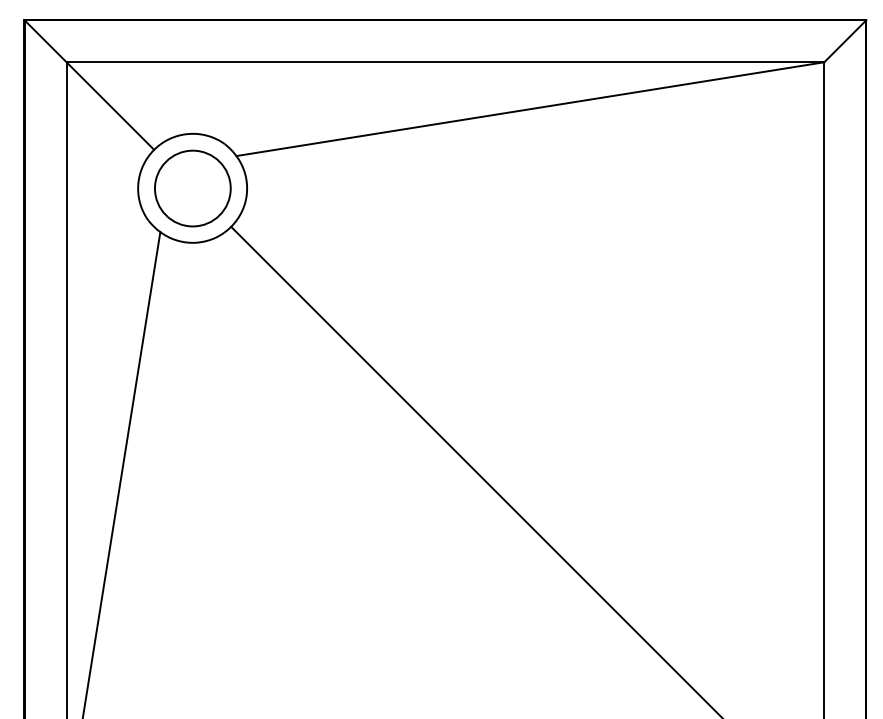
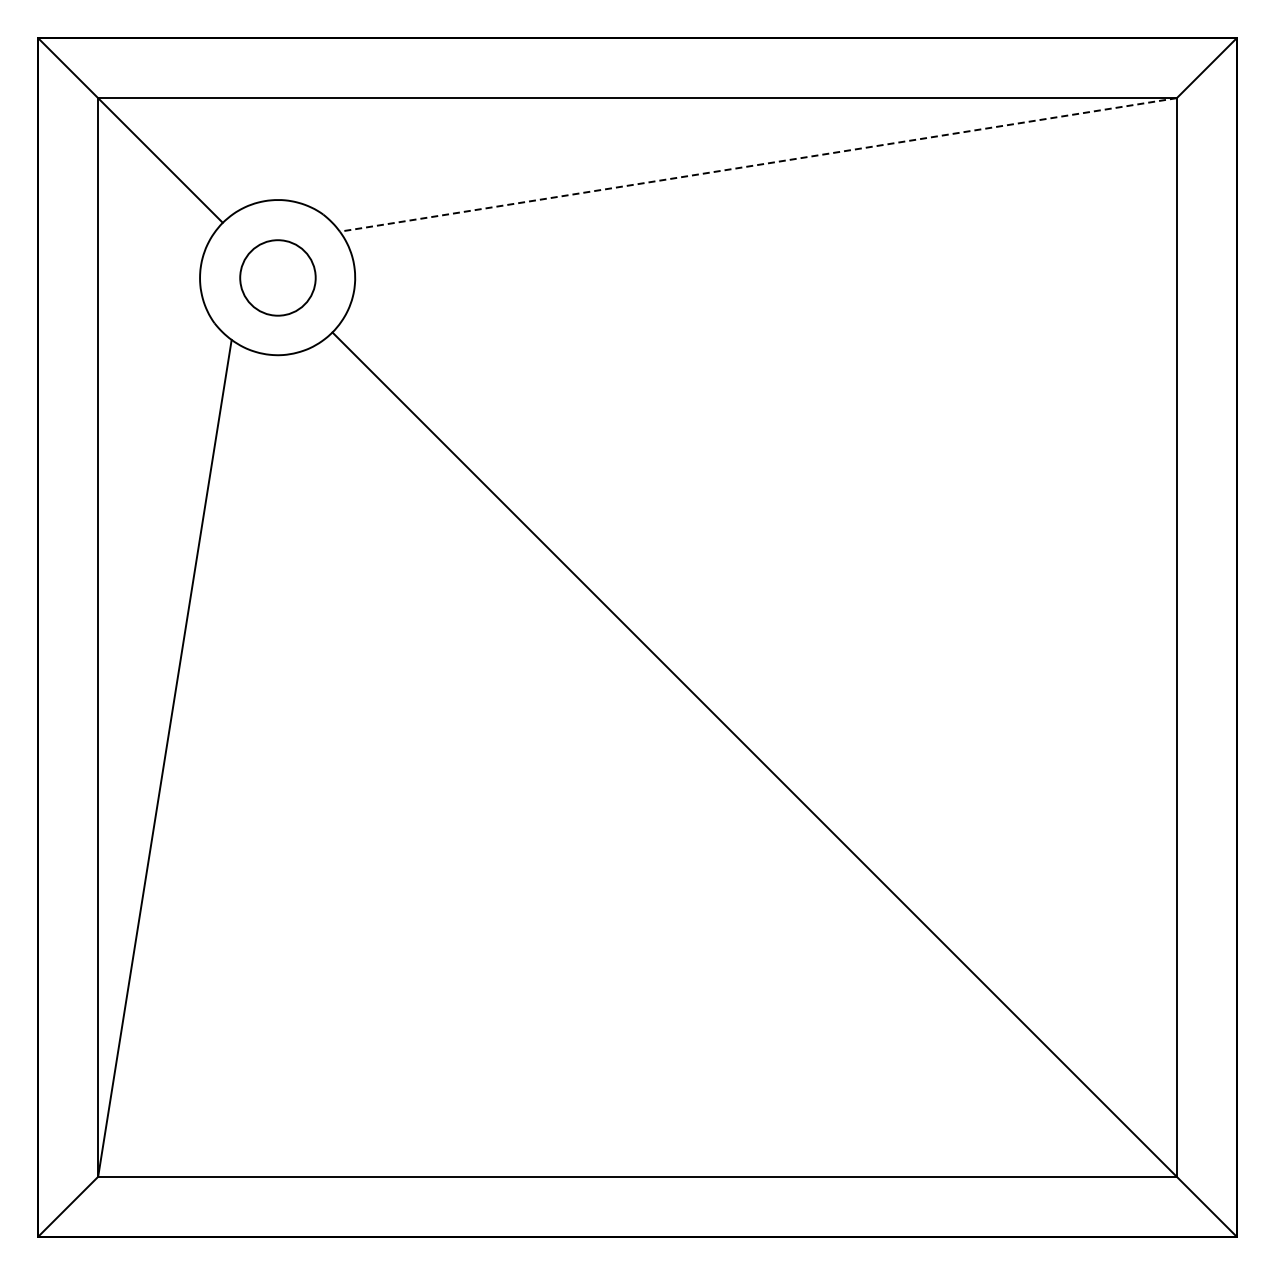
line: (530, 108) -> (758, 164), solid -> dashed
circle: (192, 188) -> (277, 277), size x0.7

